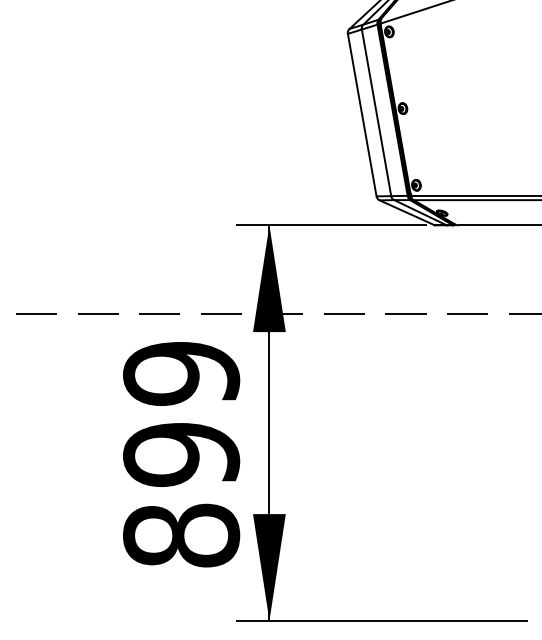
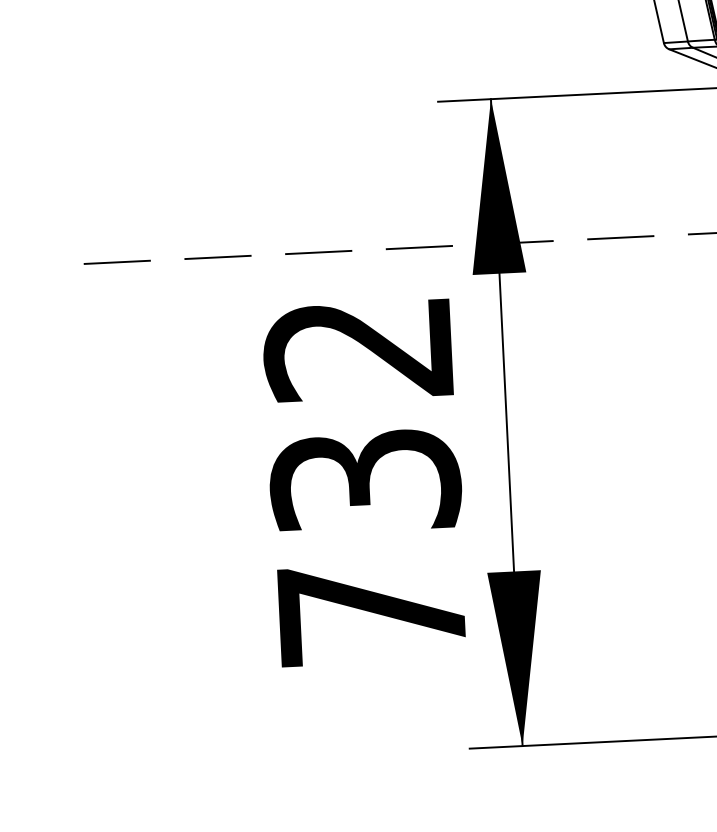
text: (181, 454) -> (365, 481), 899 -> 732

